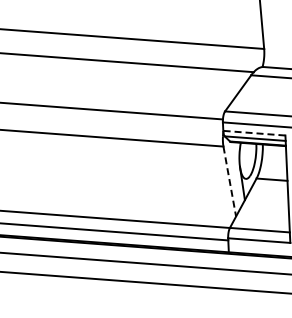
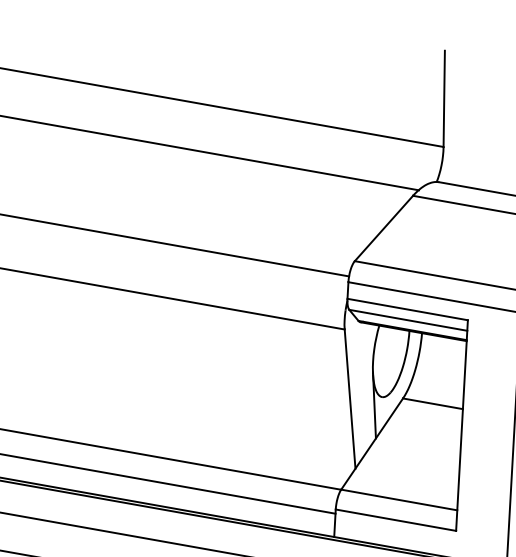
line: (253, 133) -> (405, 309), dashed -> solid
line: (229, 181) -> (349, 398), dashed -> solid

